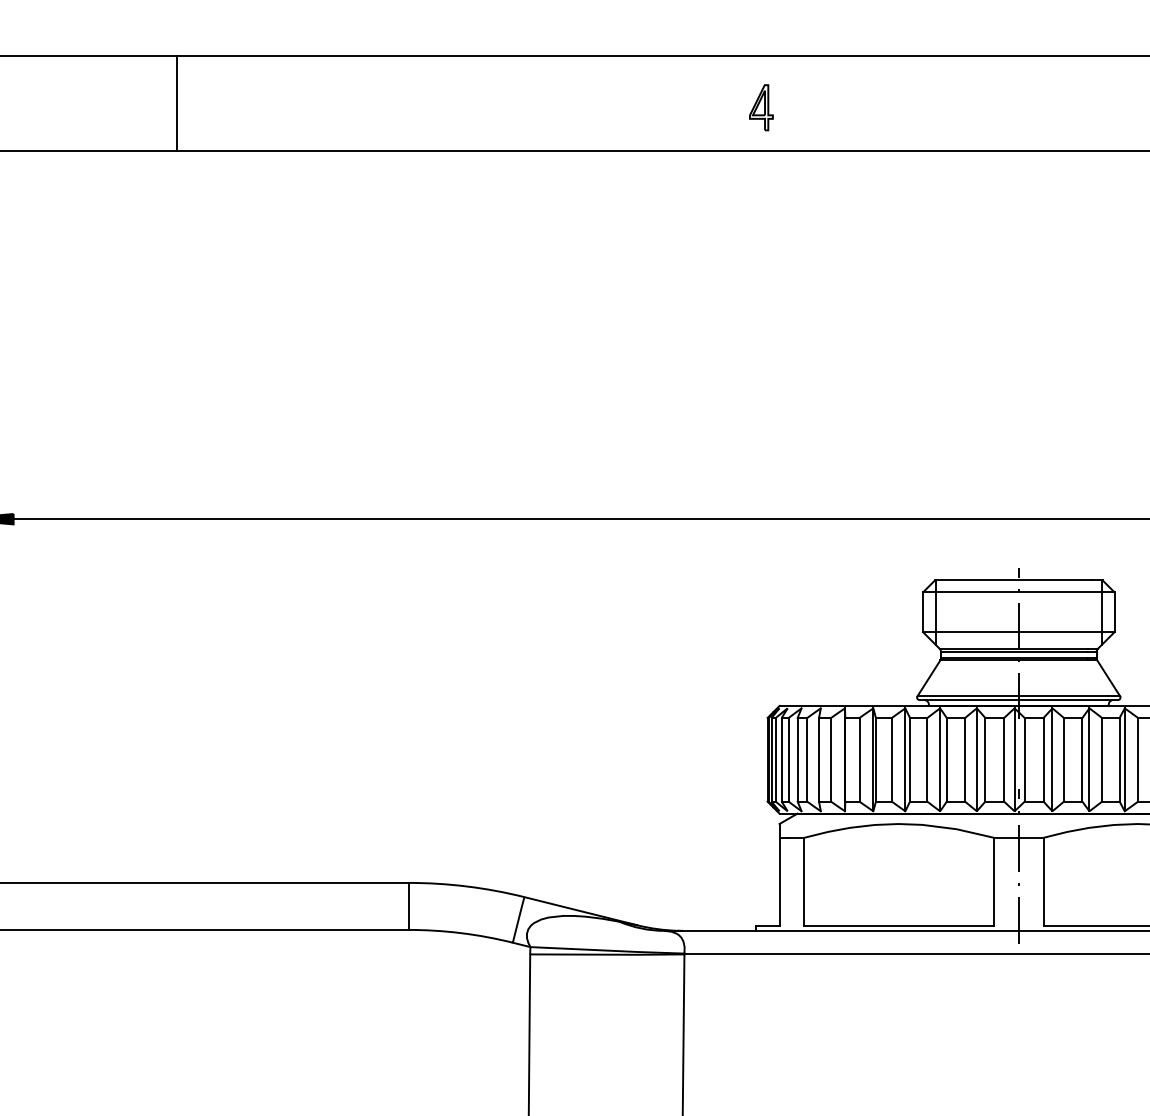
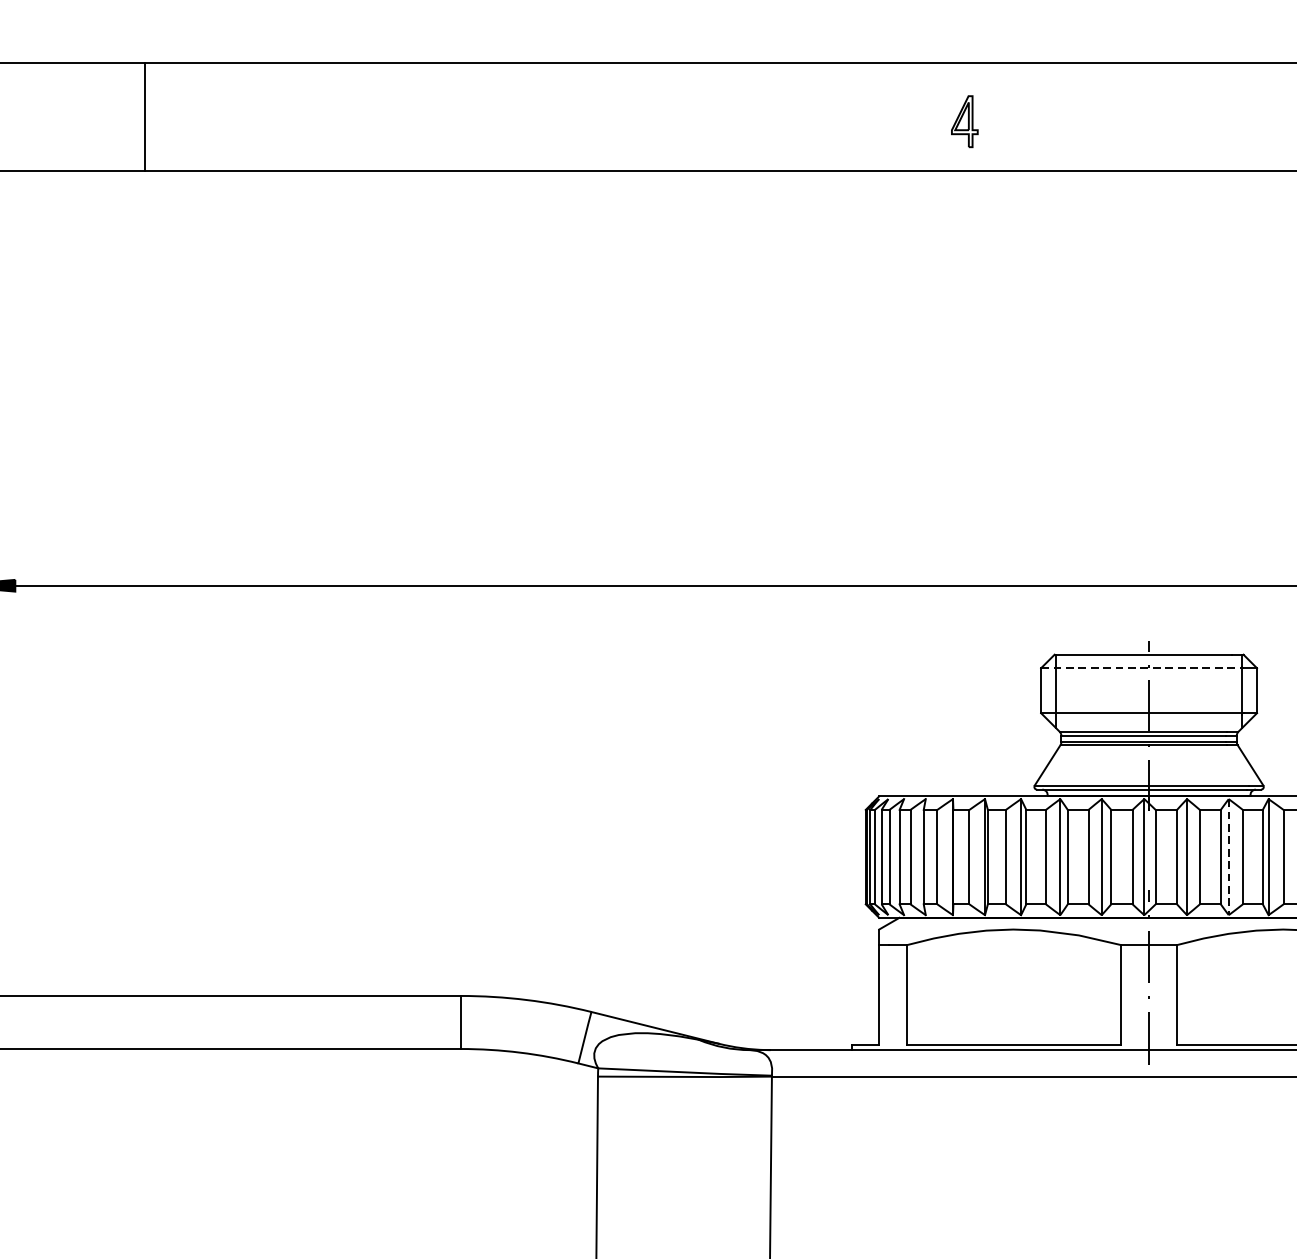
line: (177, 103) -> (144, 116), moved
part: (761, 107) -> (964, 121), moved
line: (1012, 592) -> (1141, 668), solid -> dashed
line: (1089, 760) -> (1228, 857), solid -> dashed

